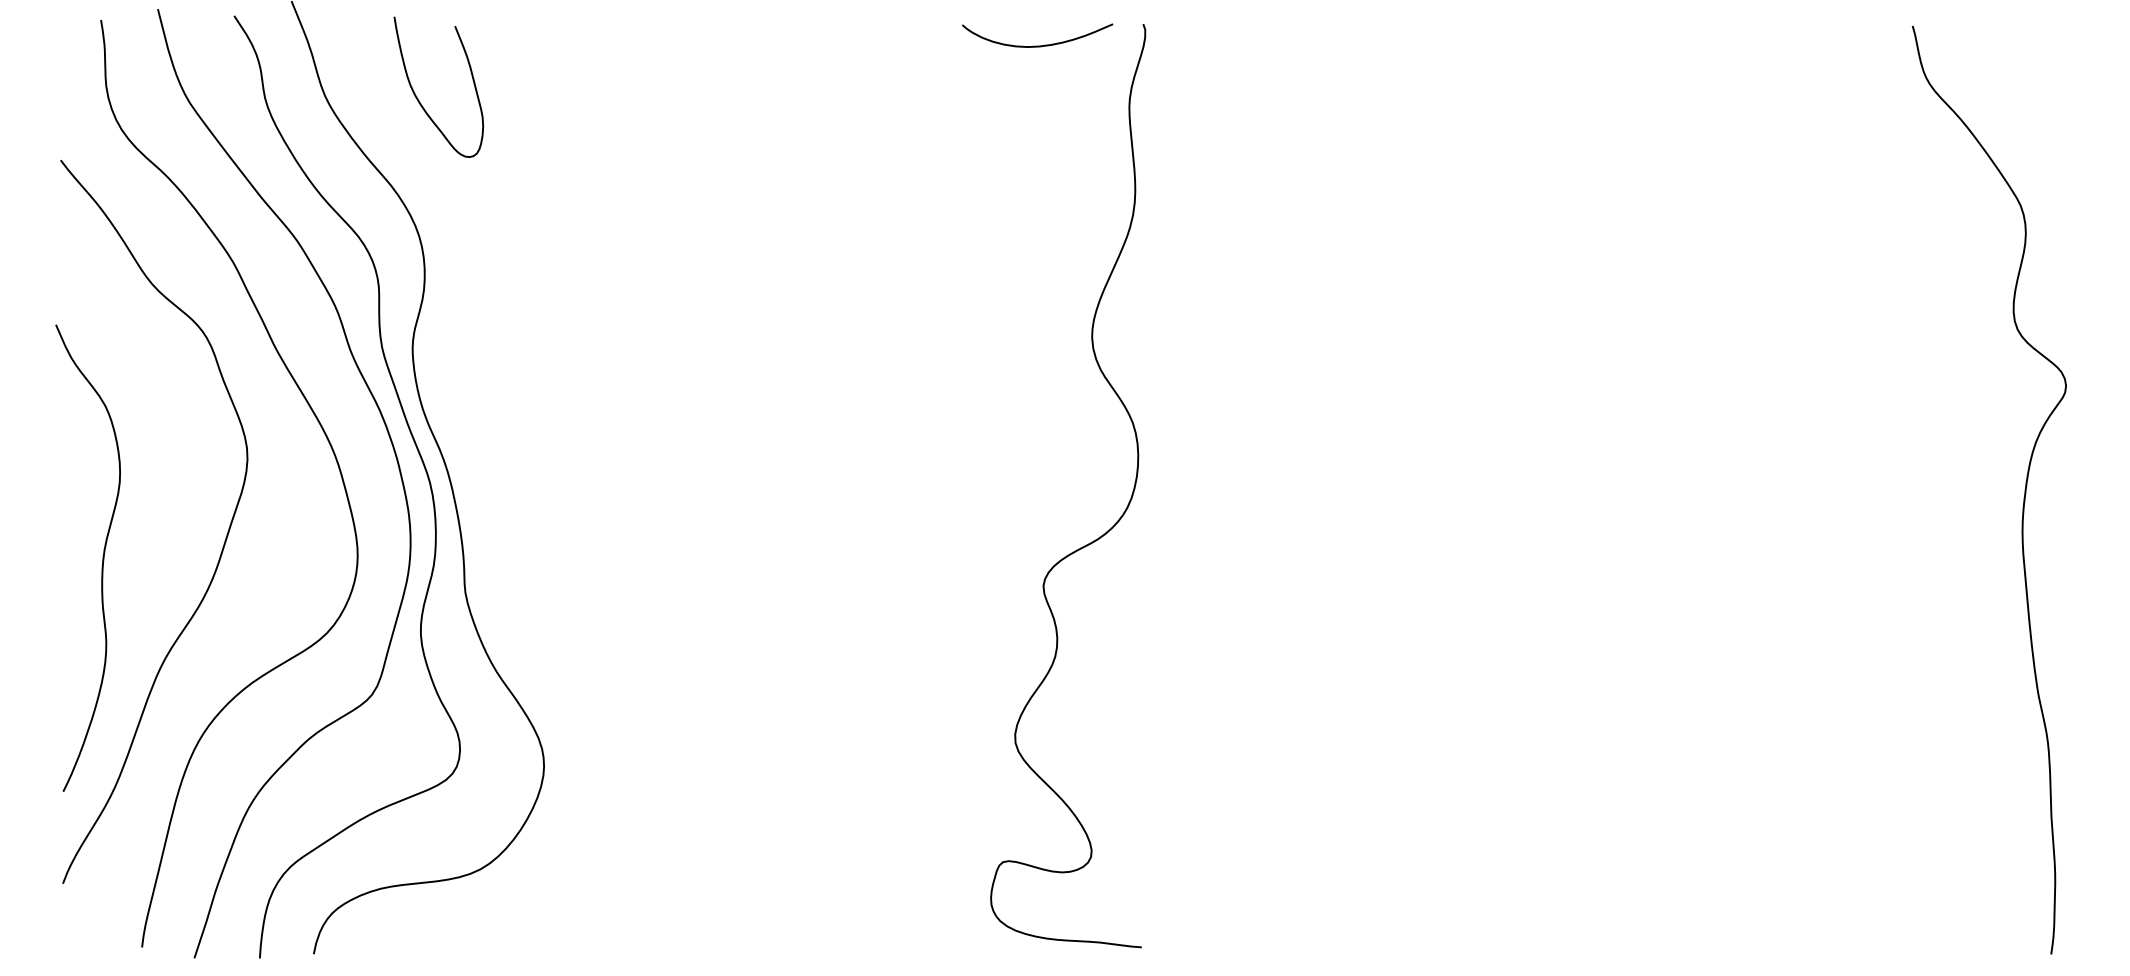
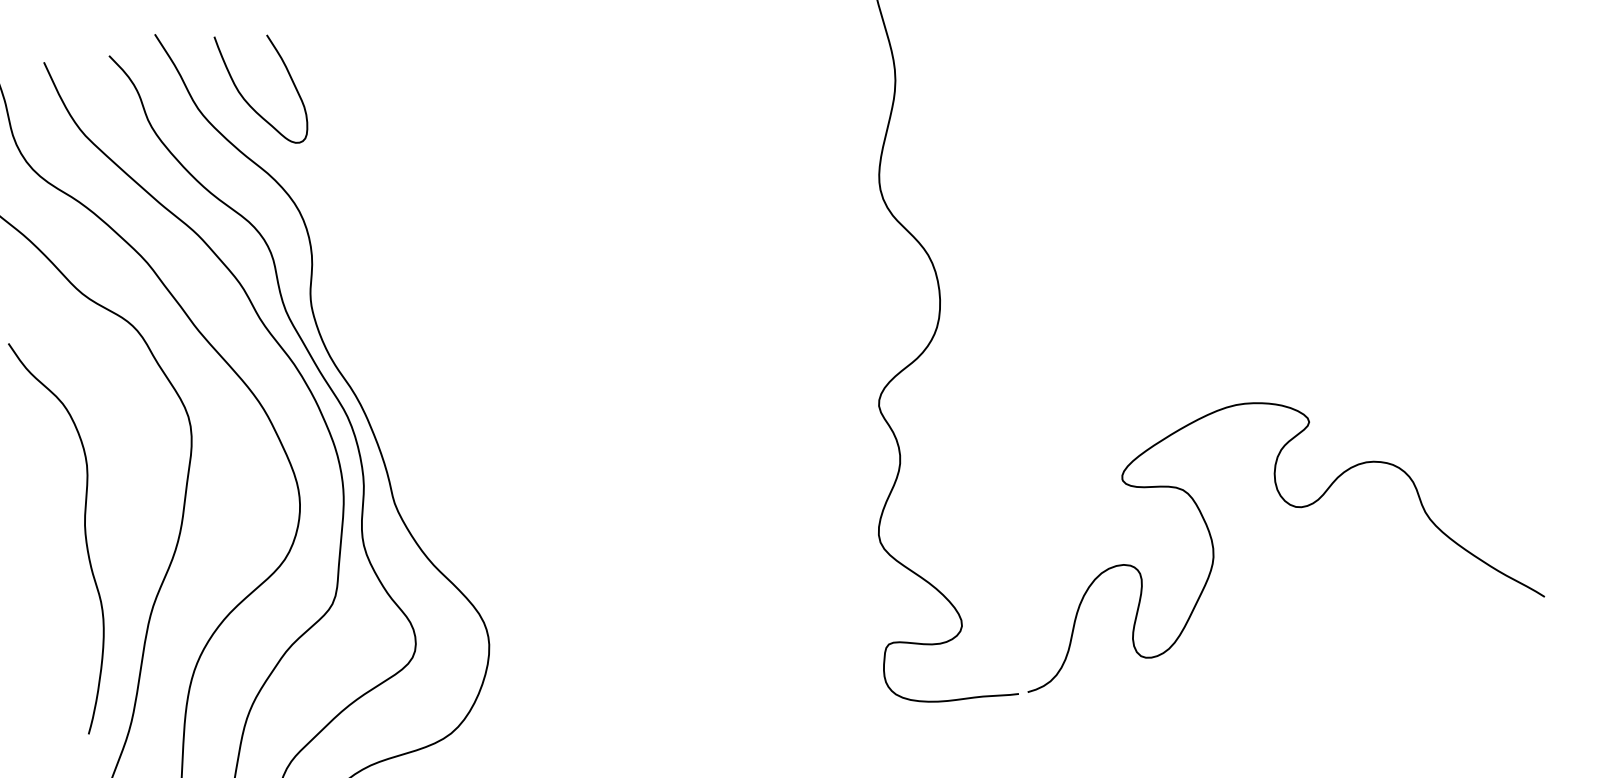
curve: (418, 98) -> (247, 101), moved
curve: (1488, 783) -> (1284, 501), added

